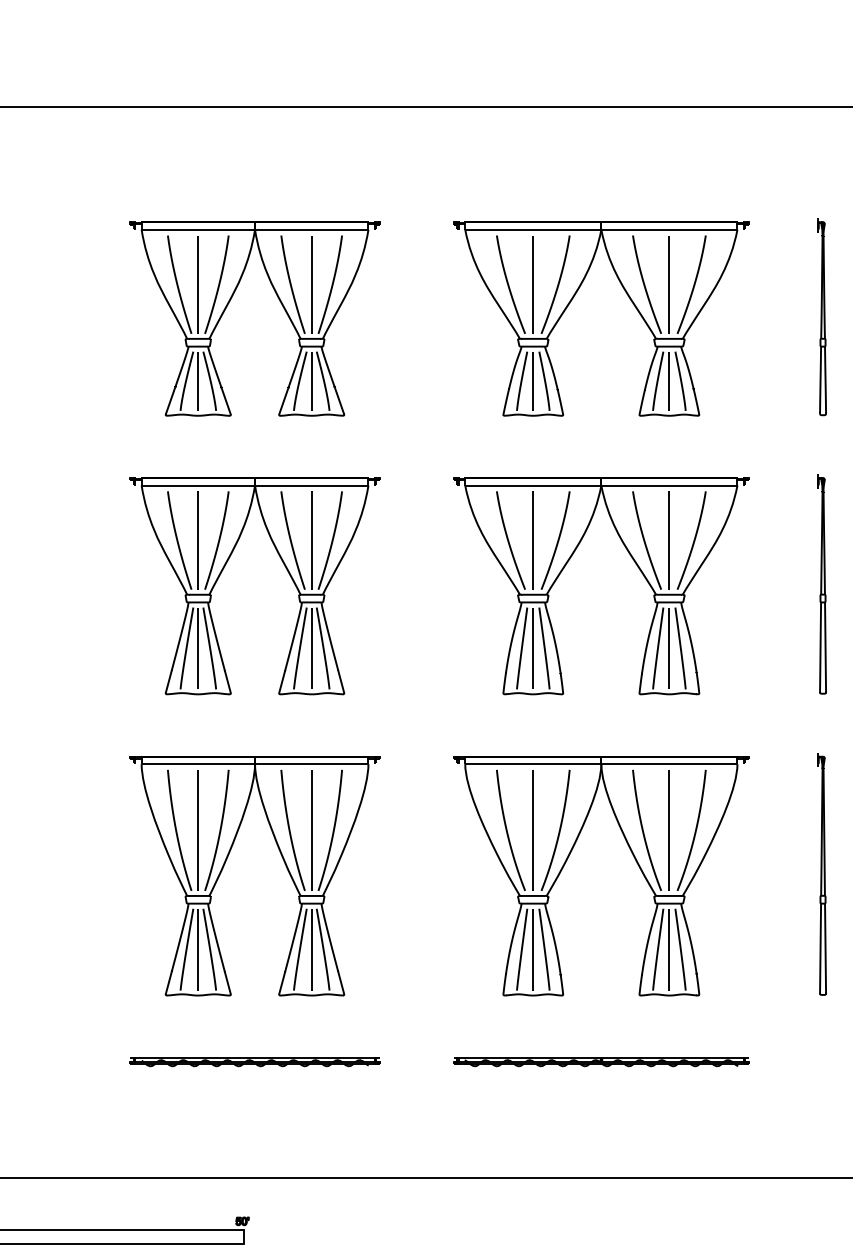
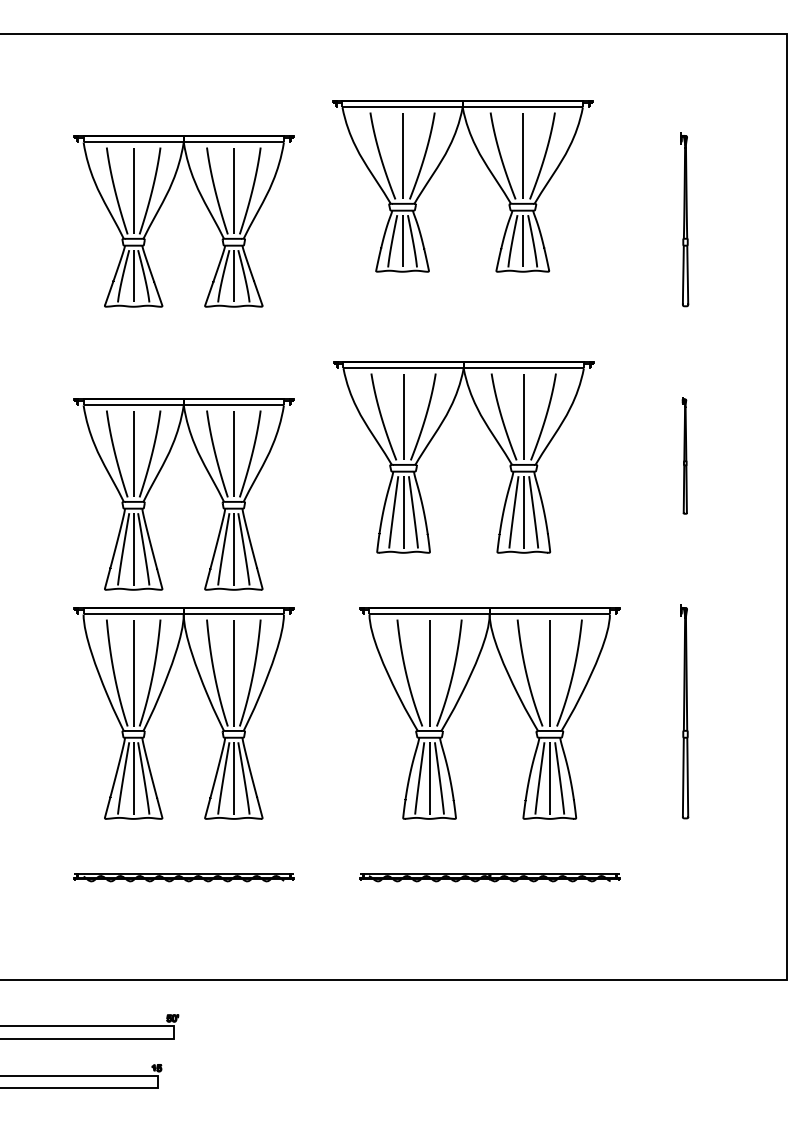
part: (571, 302) -> (436, 171), moved
part: (567, 564) -> (433, 438), moved
part: (223, 571) -> (155, 481), moved
part: (821, 584) -> (684, 455), size x0.6

